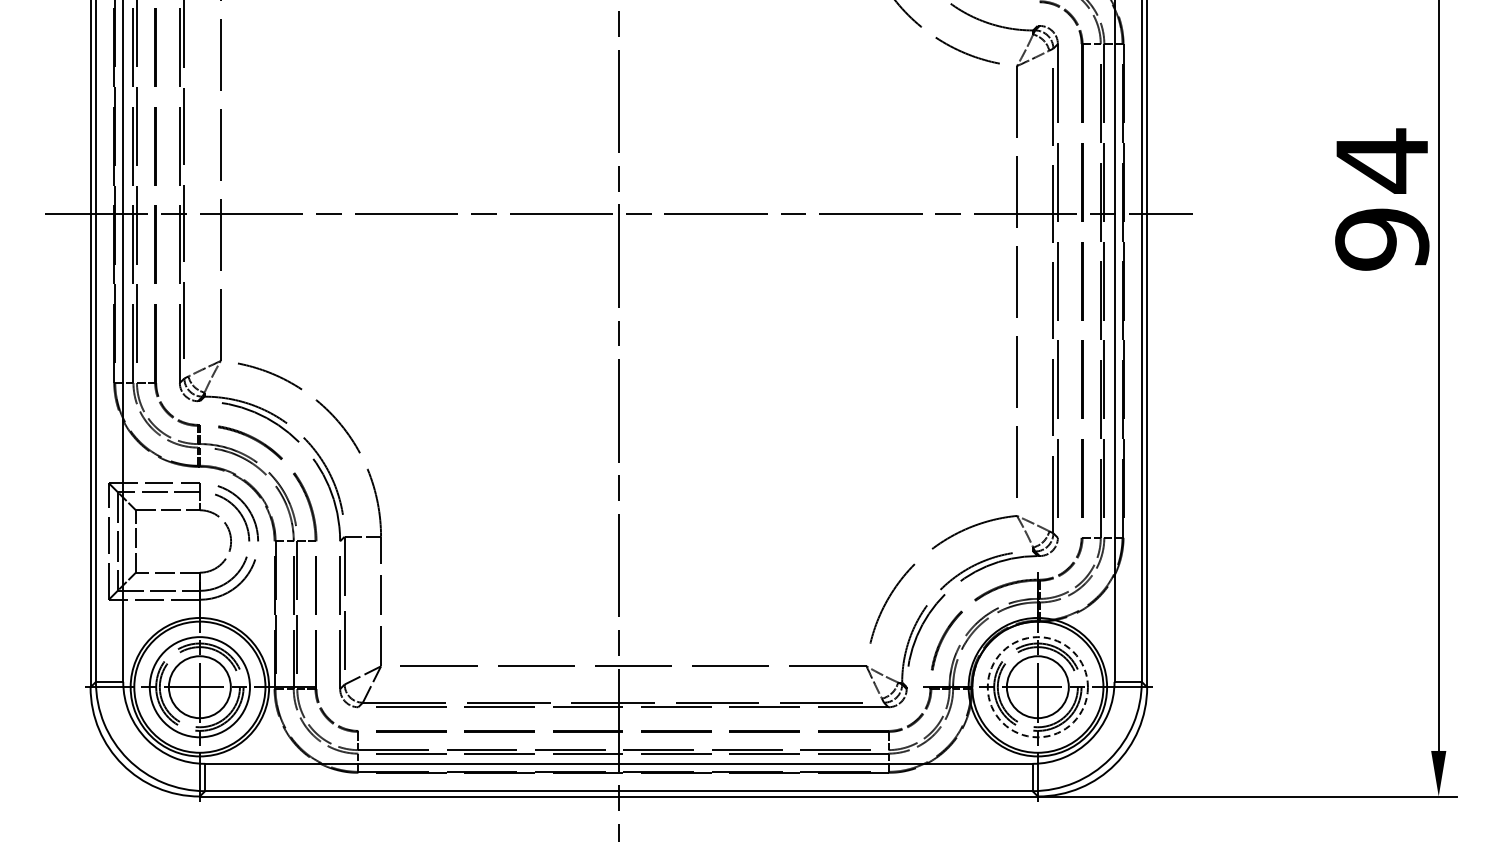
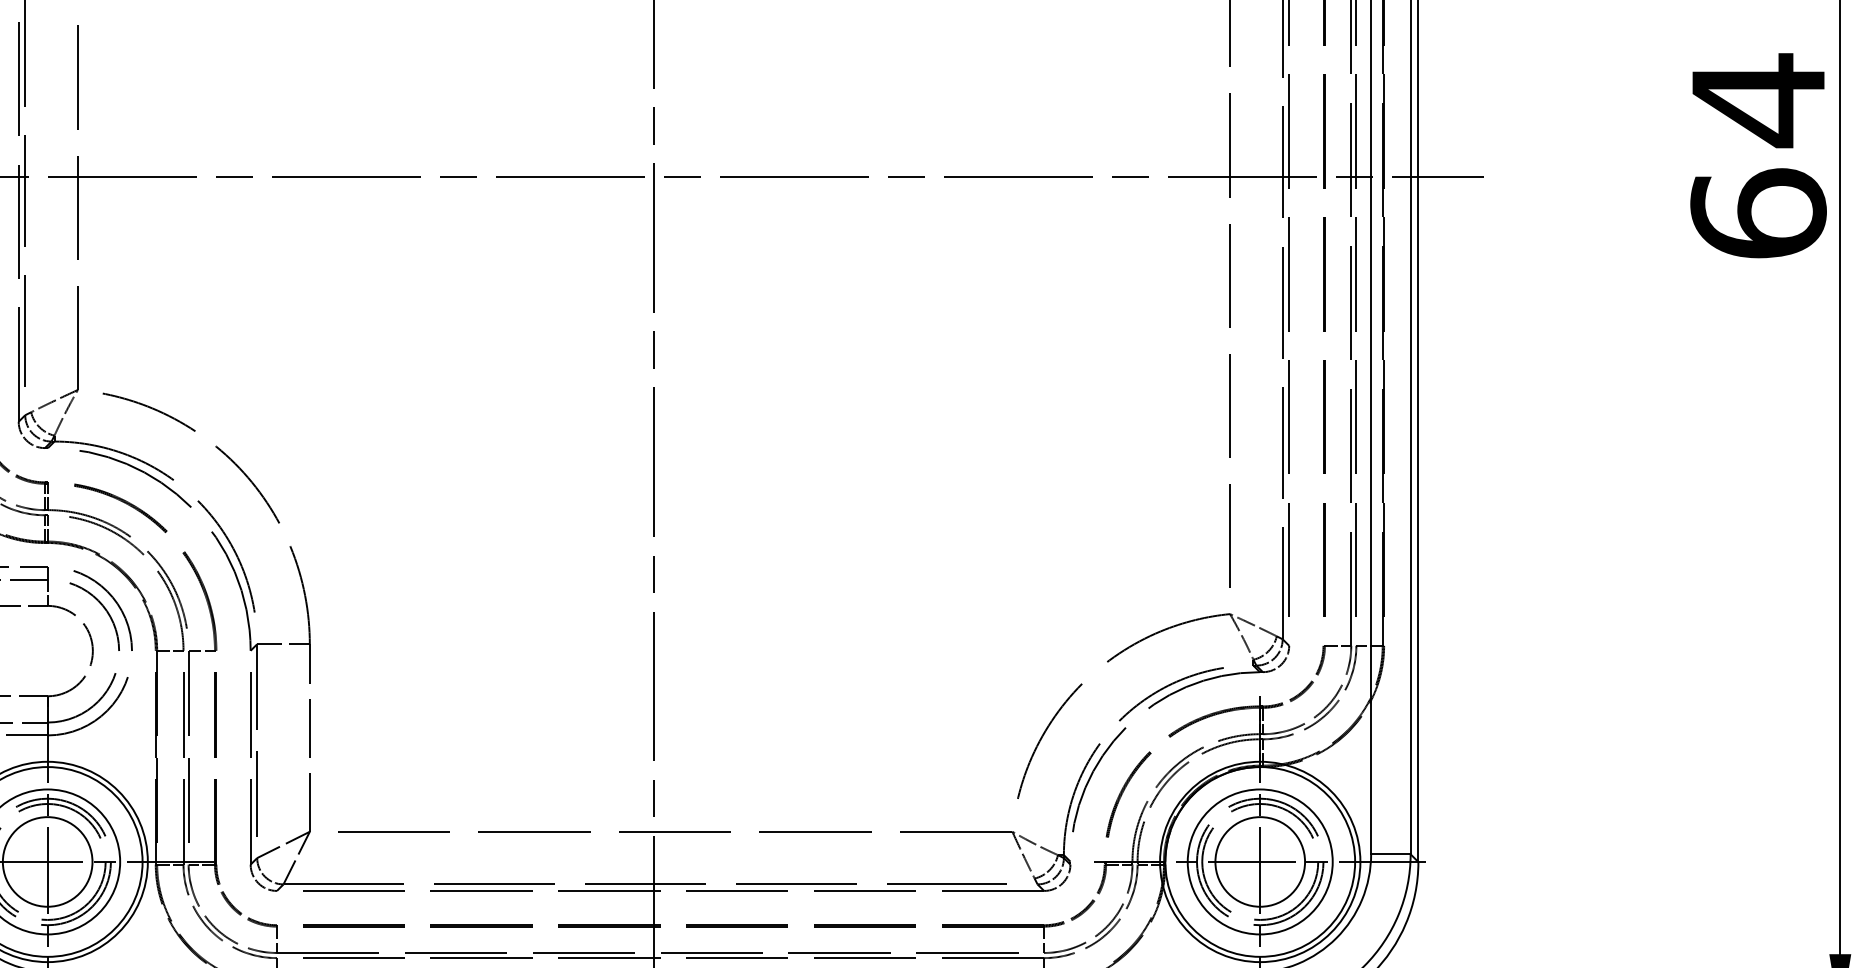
text: (1382, 238) -> (1758, 212), 94 -> 64
circle: (1037, 687) -> (1259, 862), dashed -> solid

